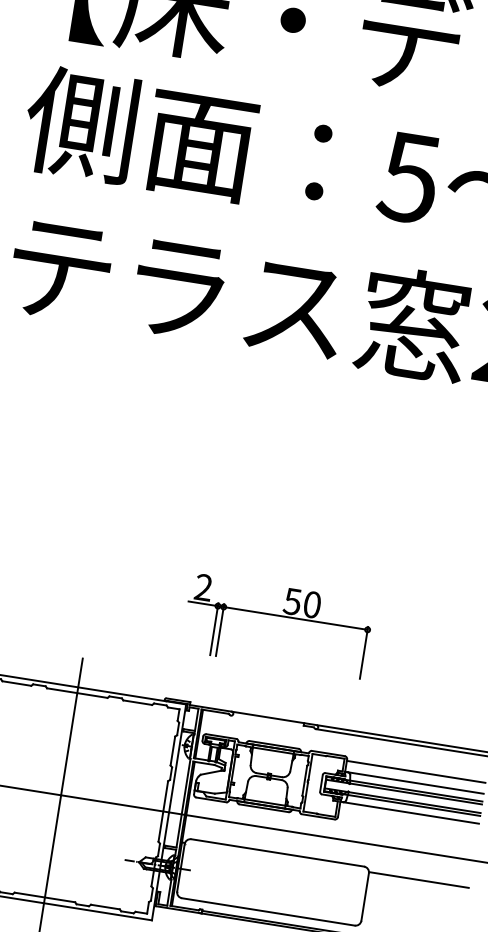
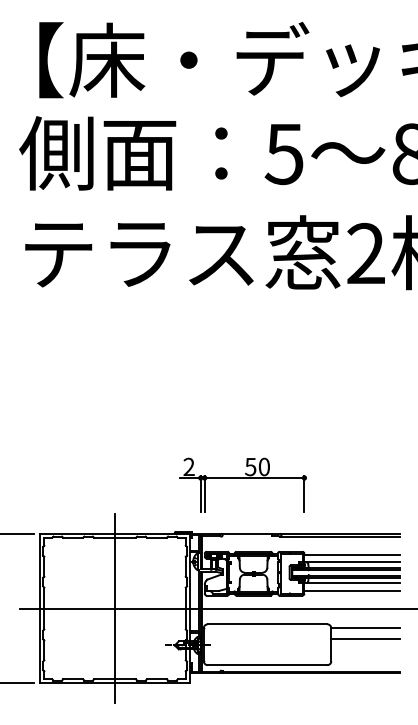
part: (276, 625) -> (242, 484), moved
line: (408, 823) -> (352, 590), added
line: (415, 897) -> (365, 639), added

